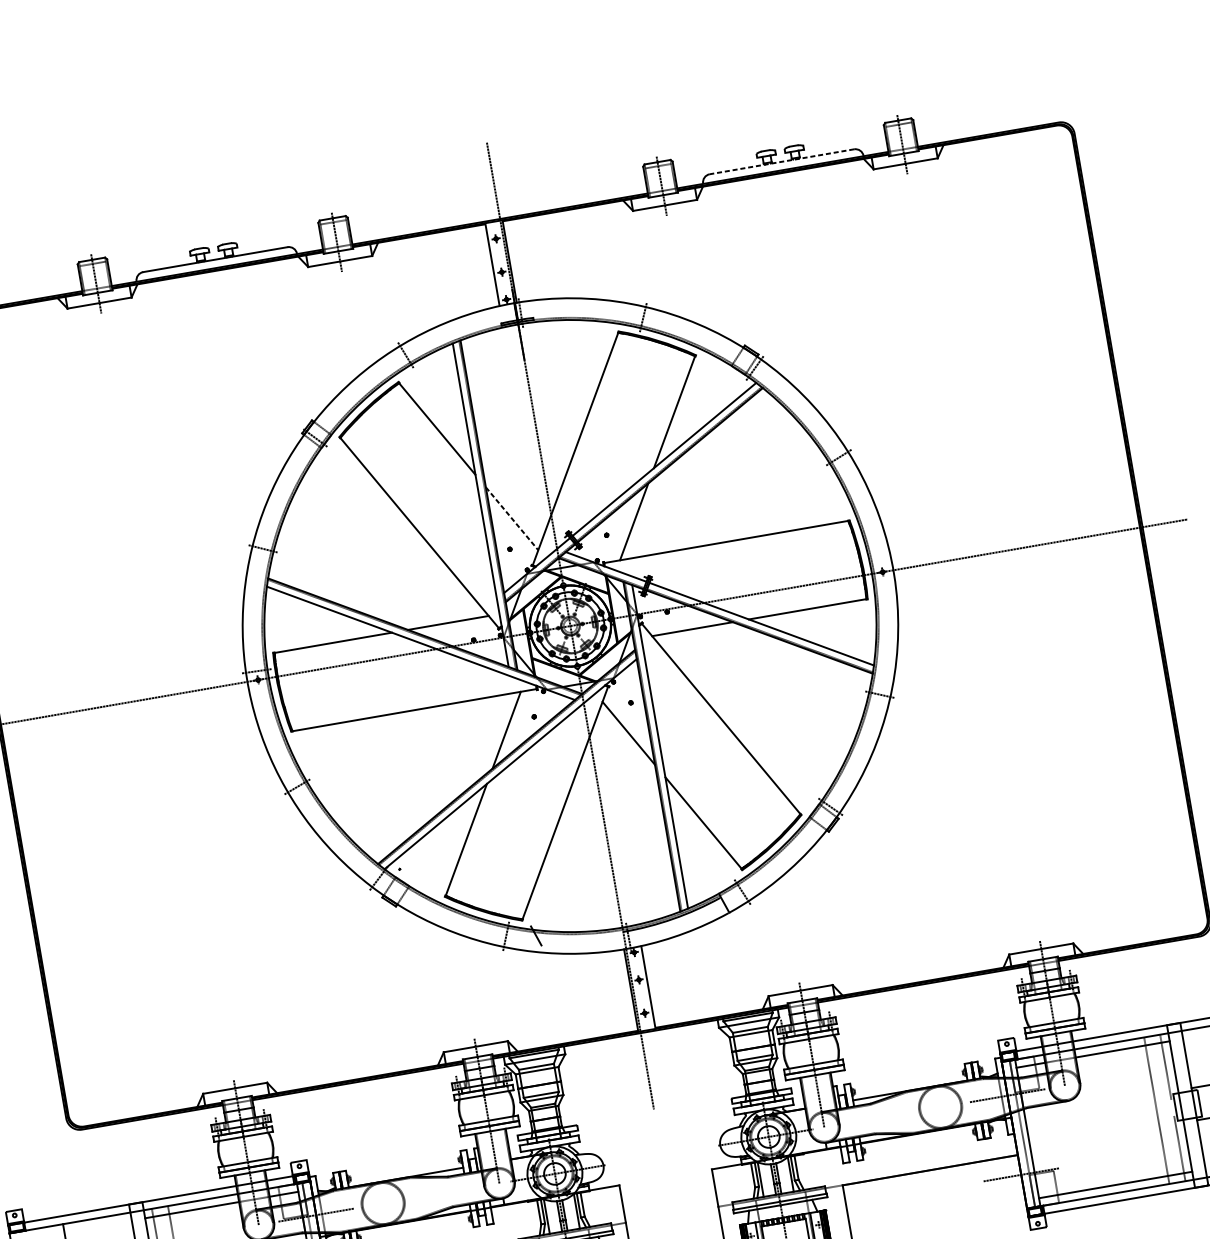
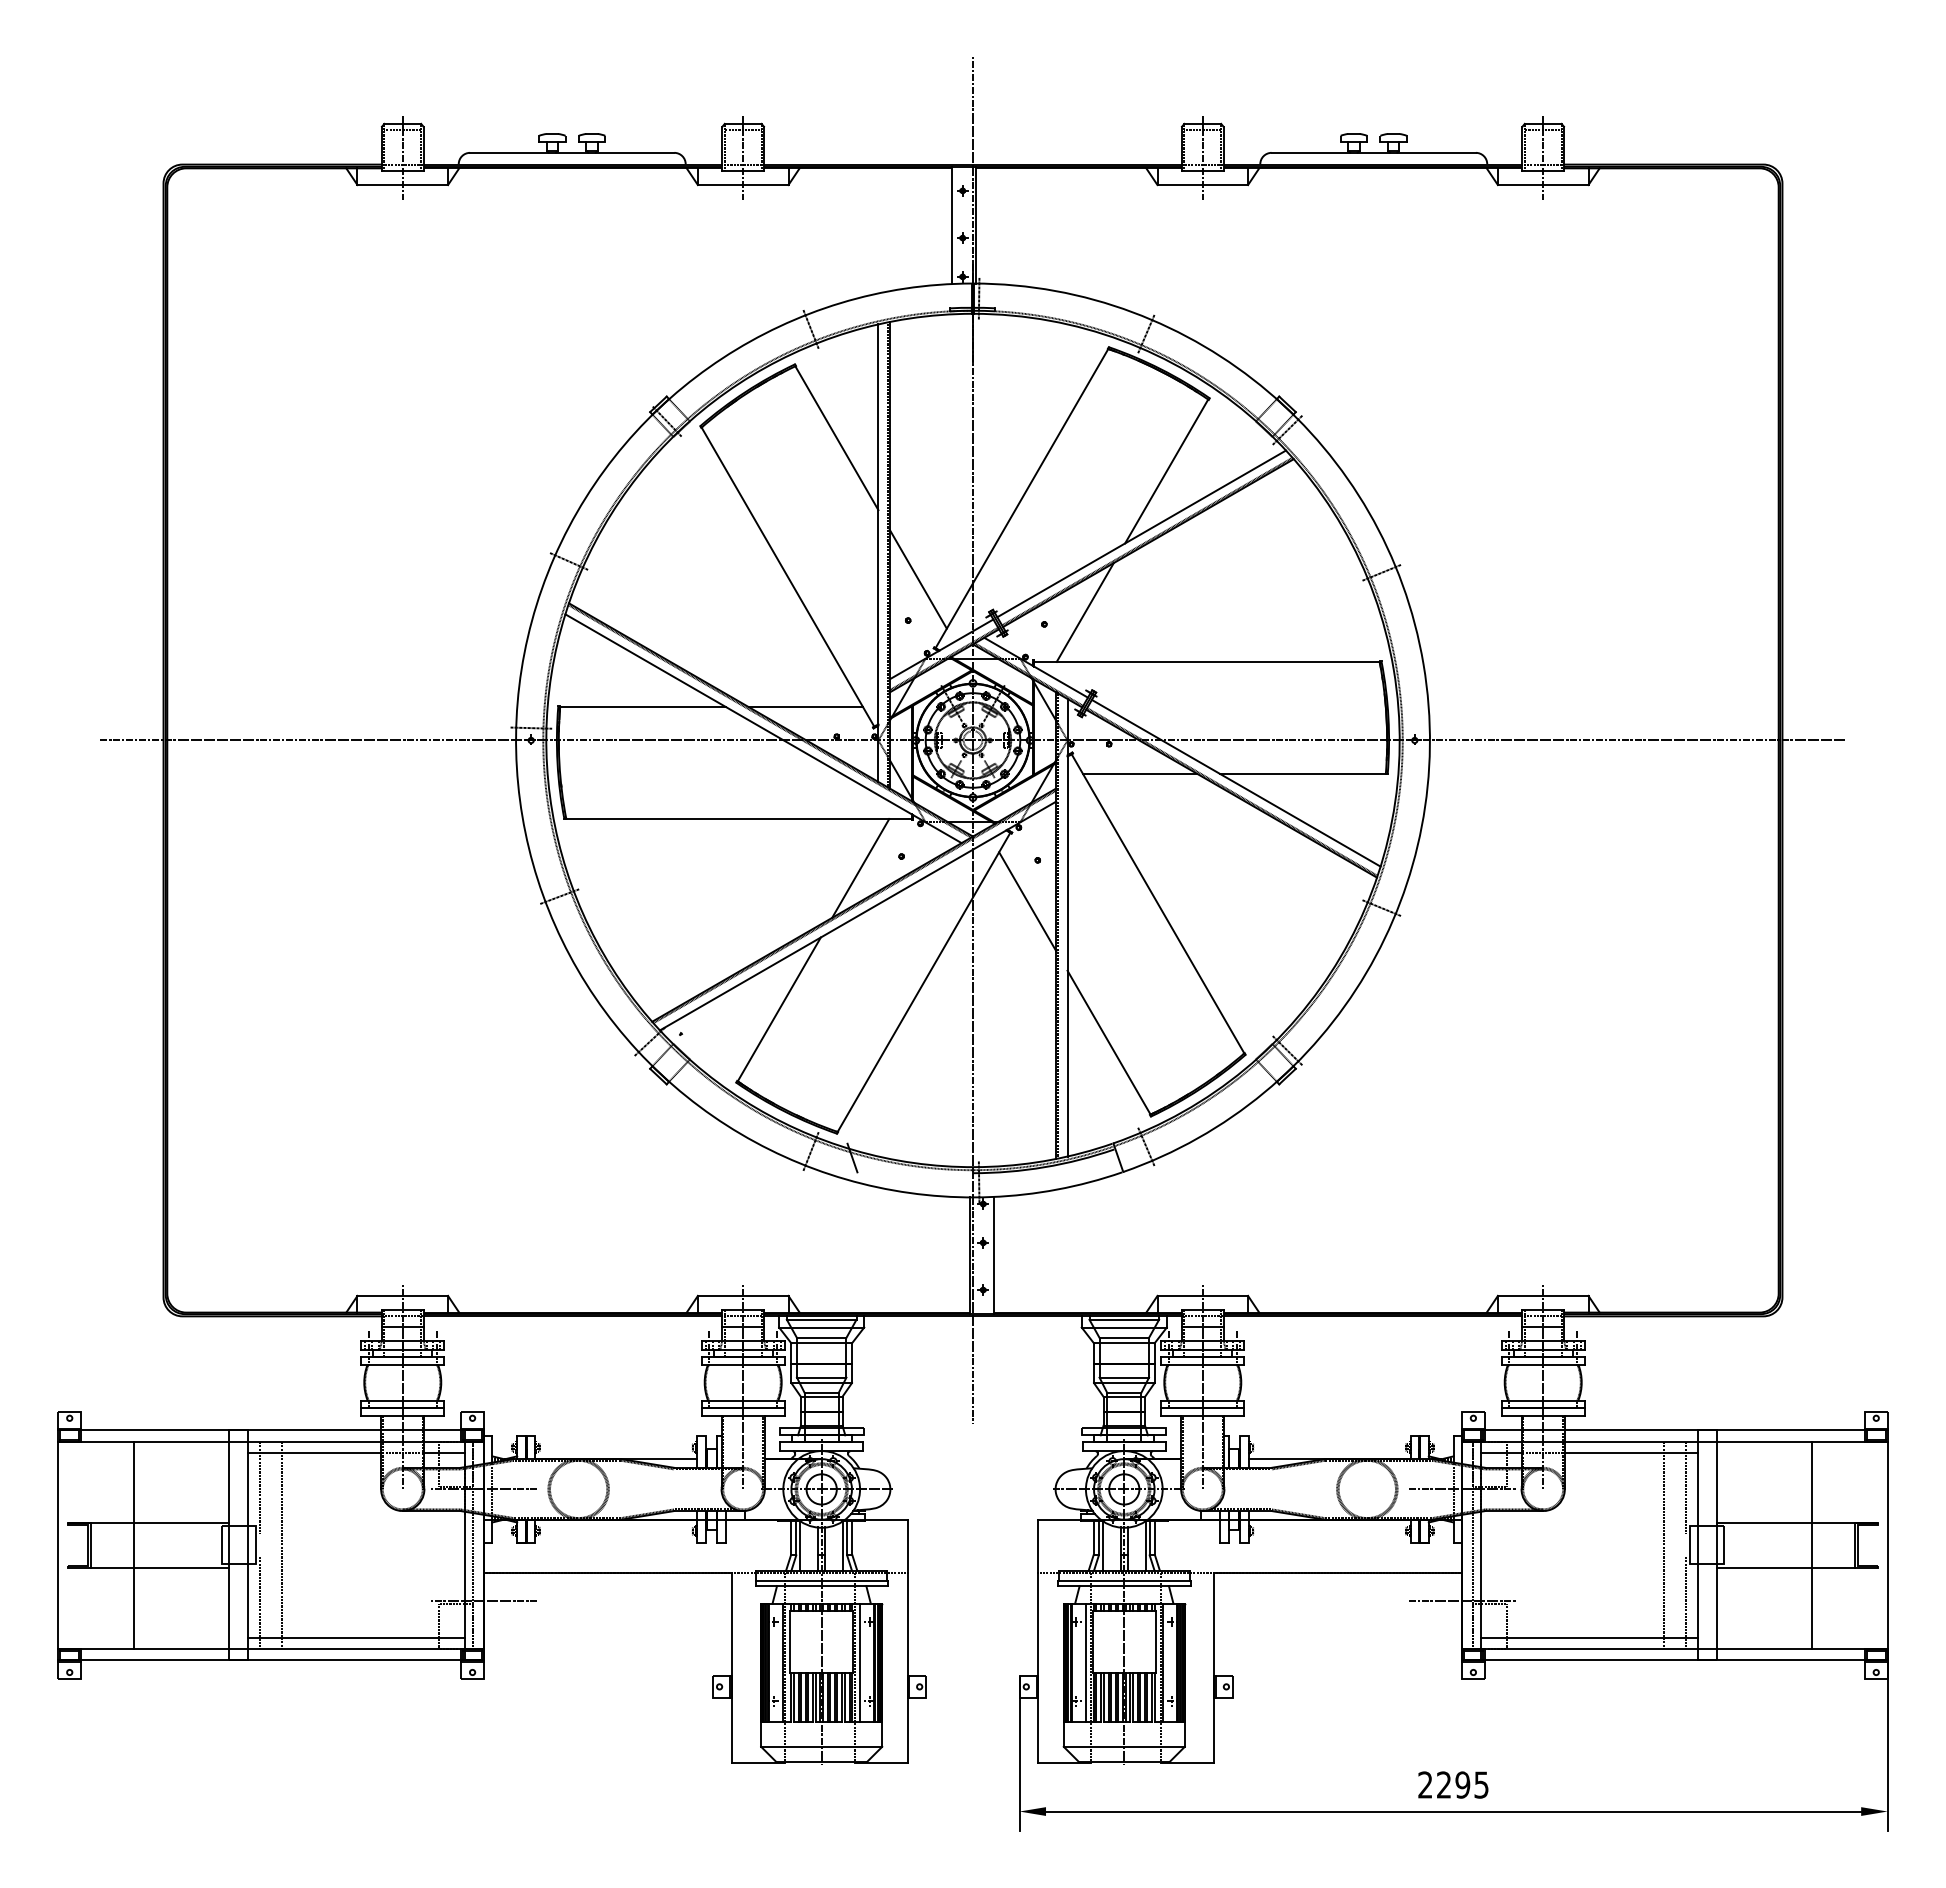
line: (781, 161) -> (1373, 152), dashed -> solid
line: (512, 518) -> (918, 579), dashed -> solid

